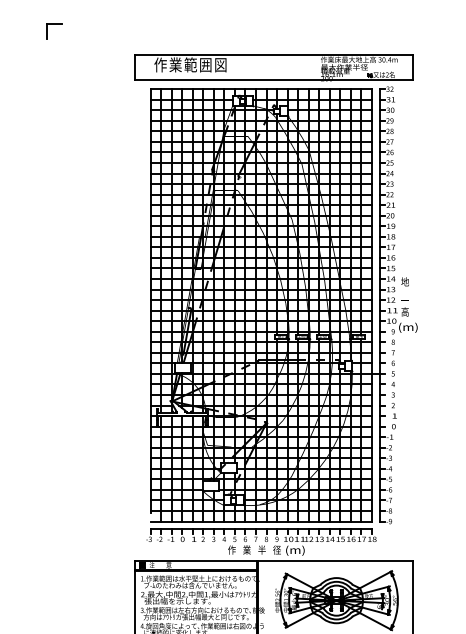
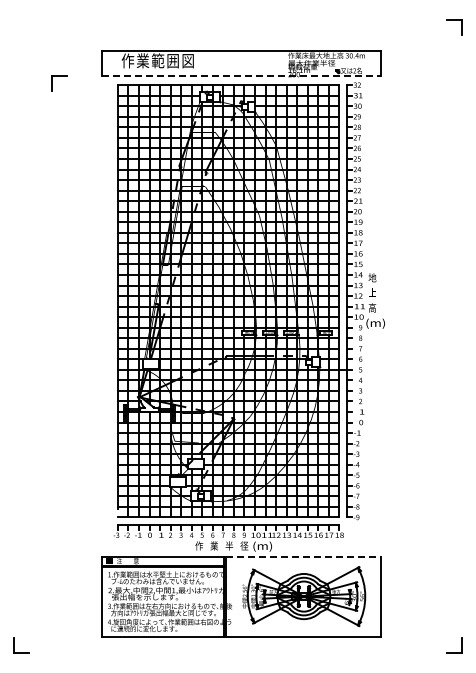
part: (54, 24) -> (59, 76), moved
line: (274, 80) -> (241, 76), solid -> dashed
line: (336, 560) -> (303, 556), solid -> dashed

